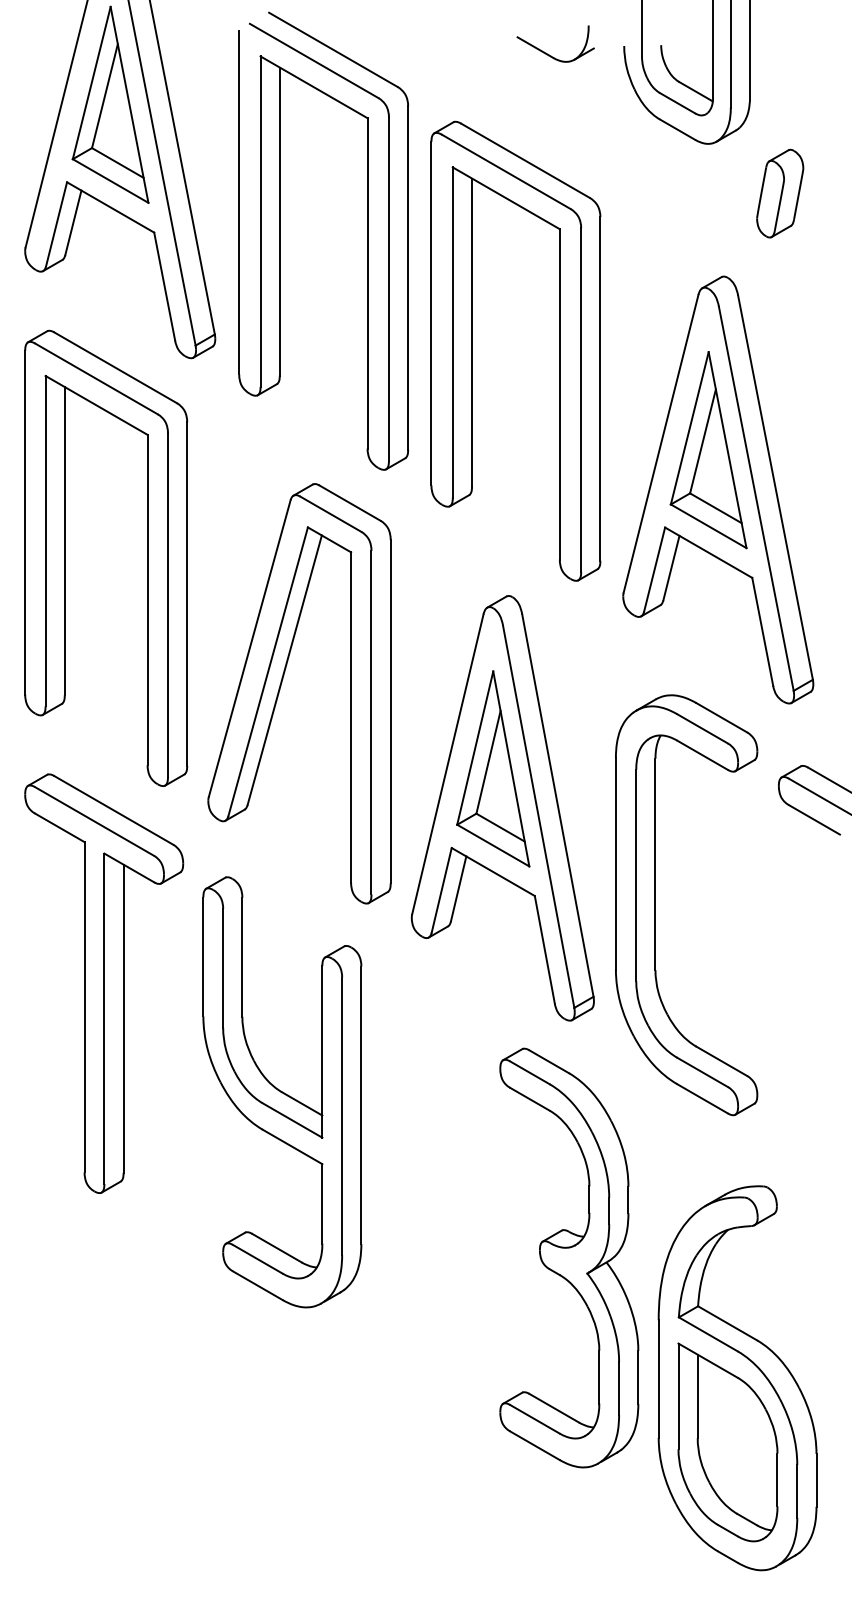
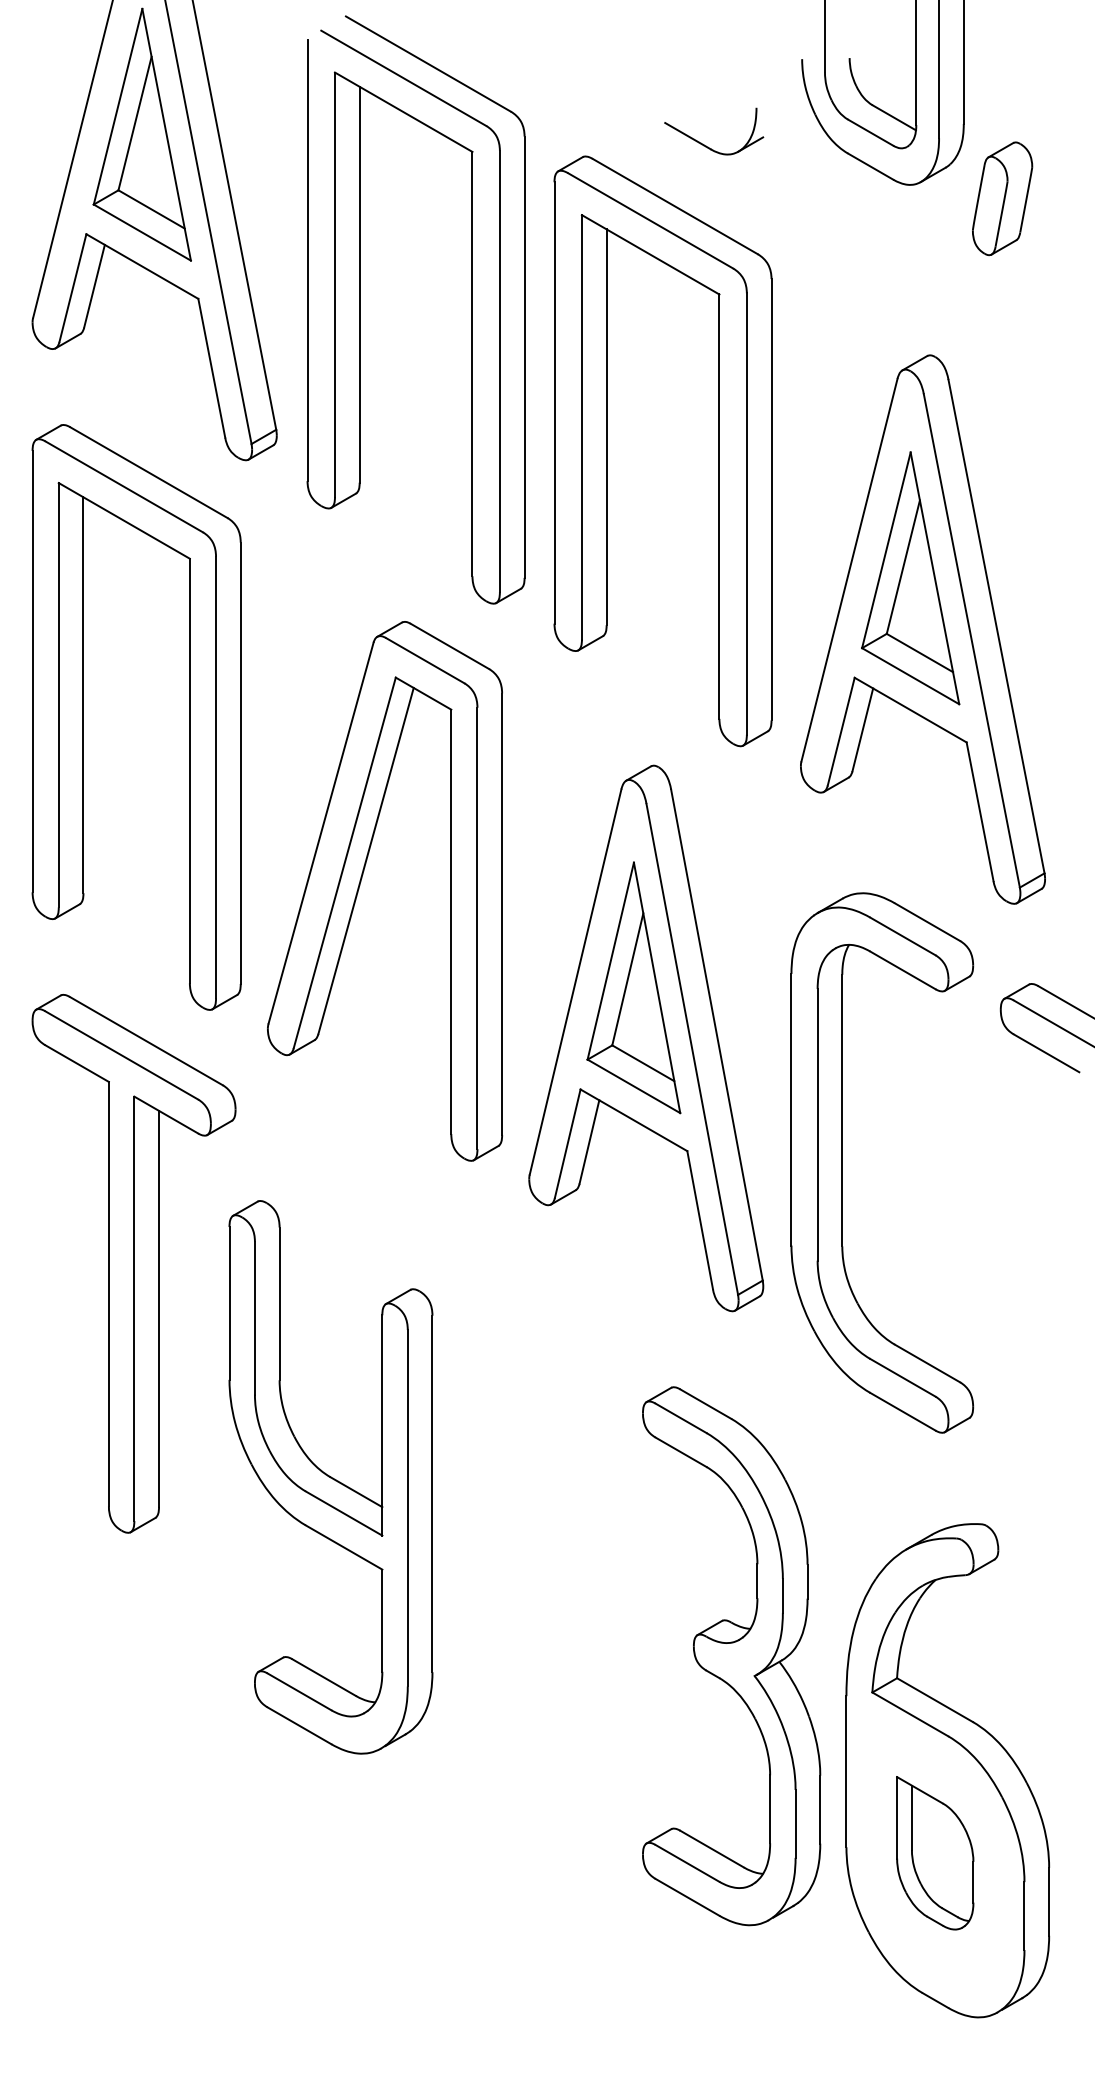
part: (549, 54) -> (706, 145), moved
part: (780, 193) -> (1002, 198), moved
part: (281, 1092) -> (330, 1477), moved
part: (569, 1258) -> (731, 1656), moved
part: (727, 1442) -> (934, 1853), size x0.6

